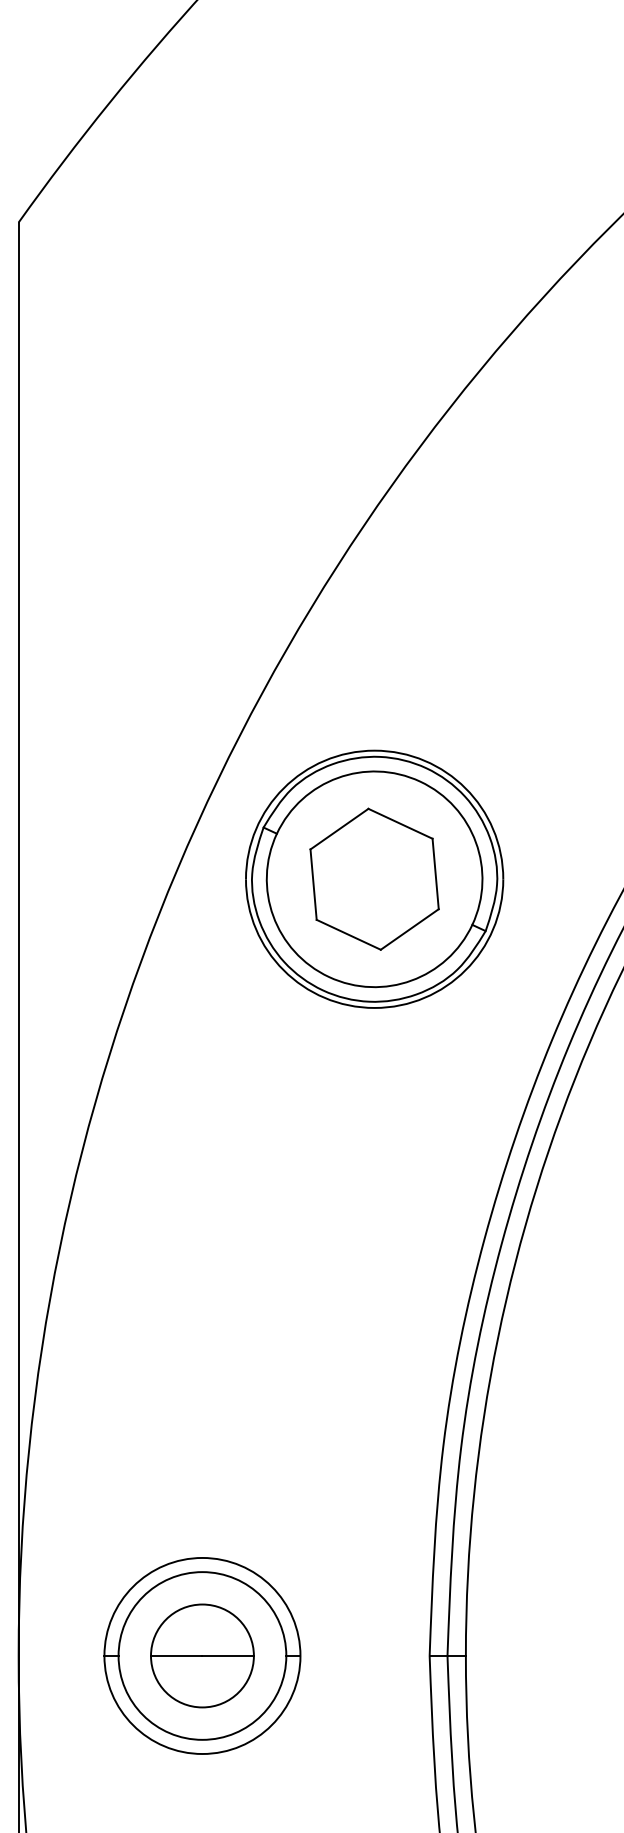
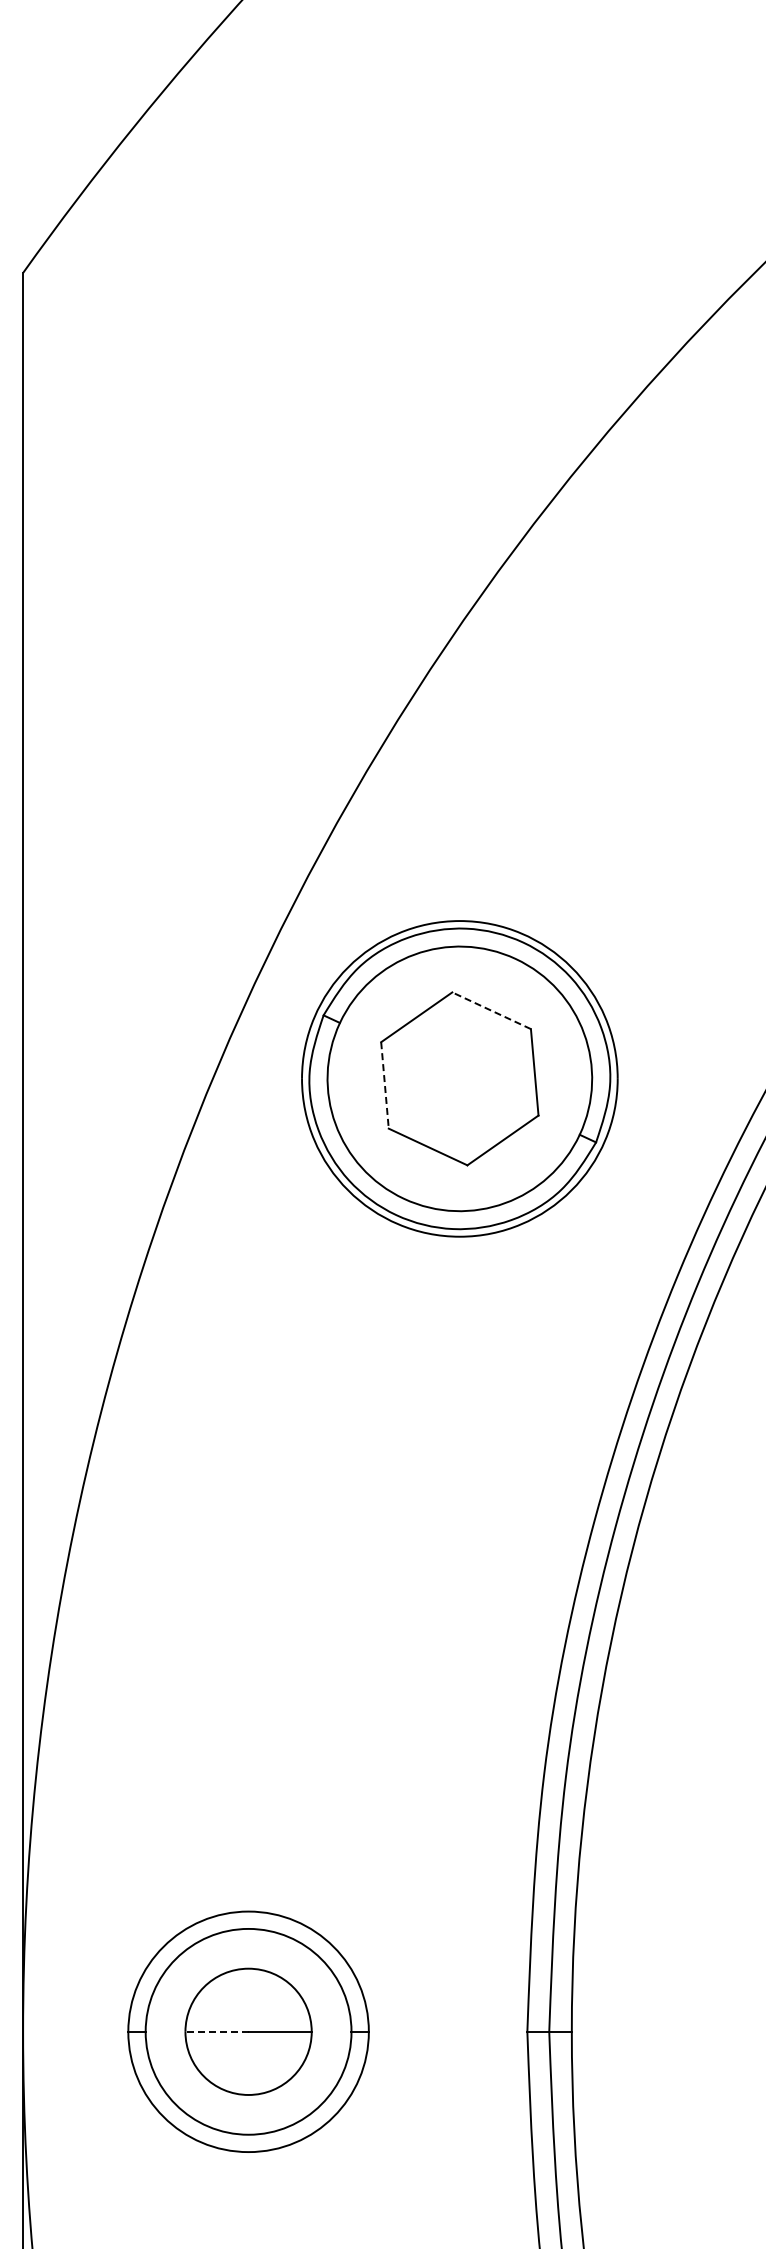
line: (400, 823) -> (491, 1010), solid -> dashed
line: (314, 884) -> (385, 1085), solid -> dashed
line: (177, 1655) -> (217, 2031), solid -> dashed

